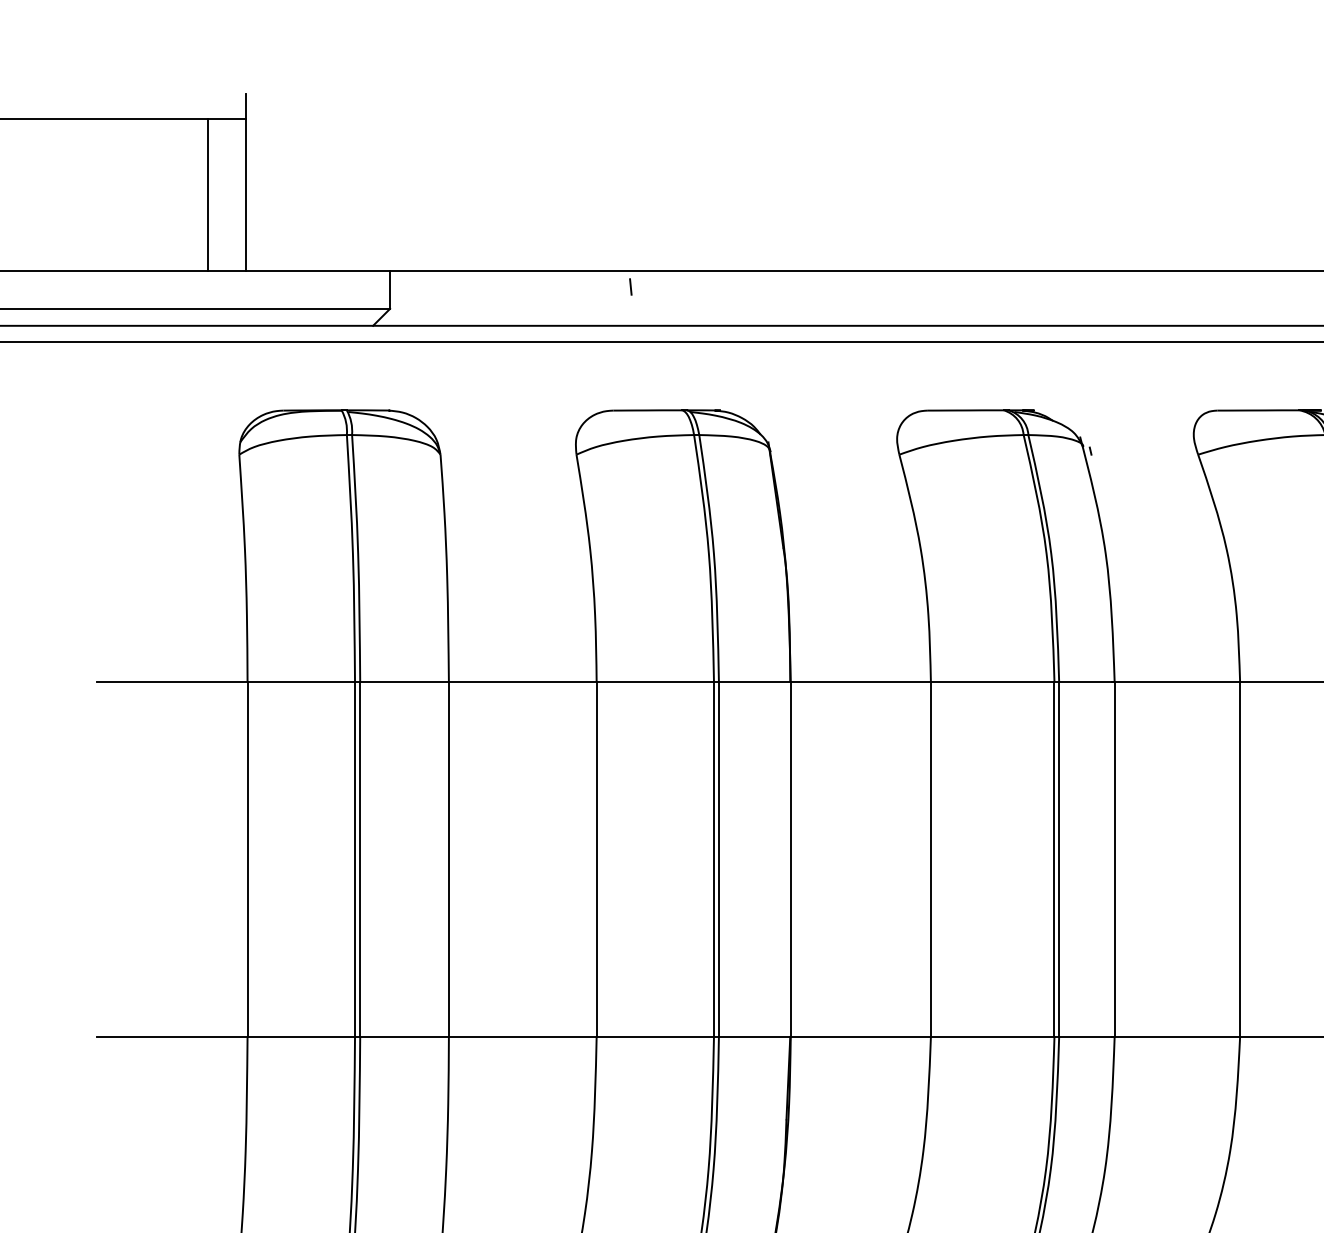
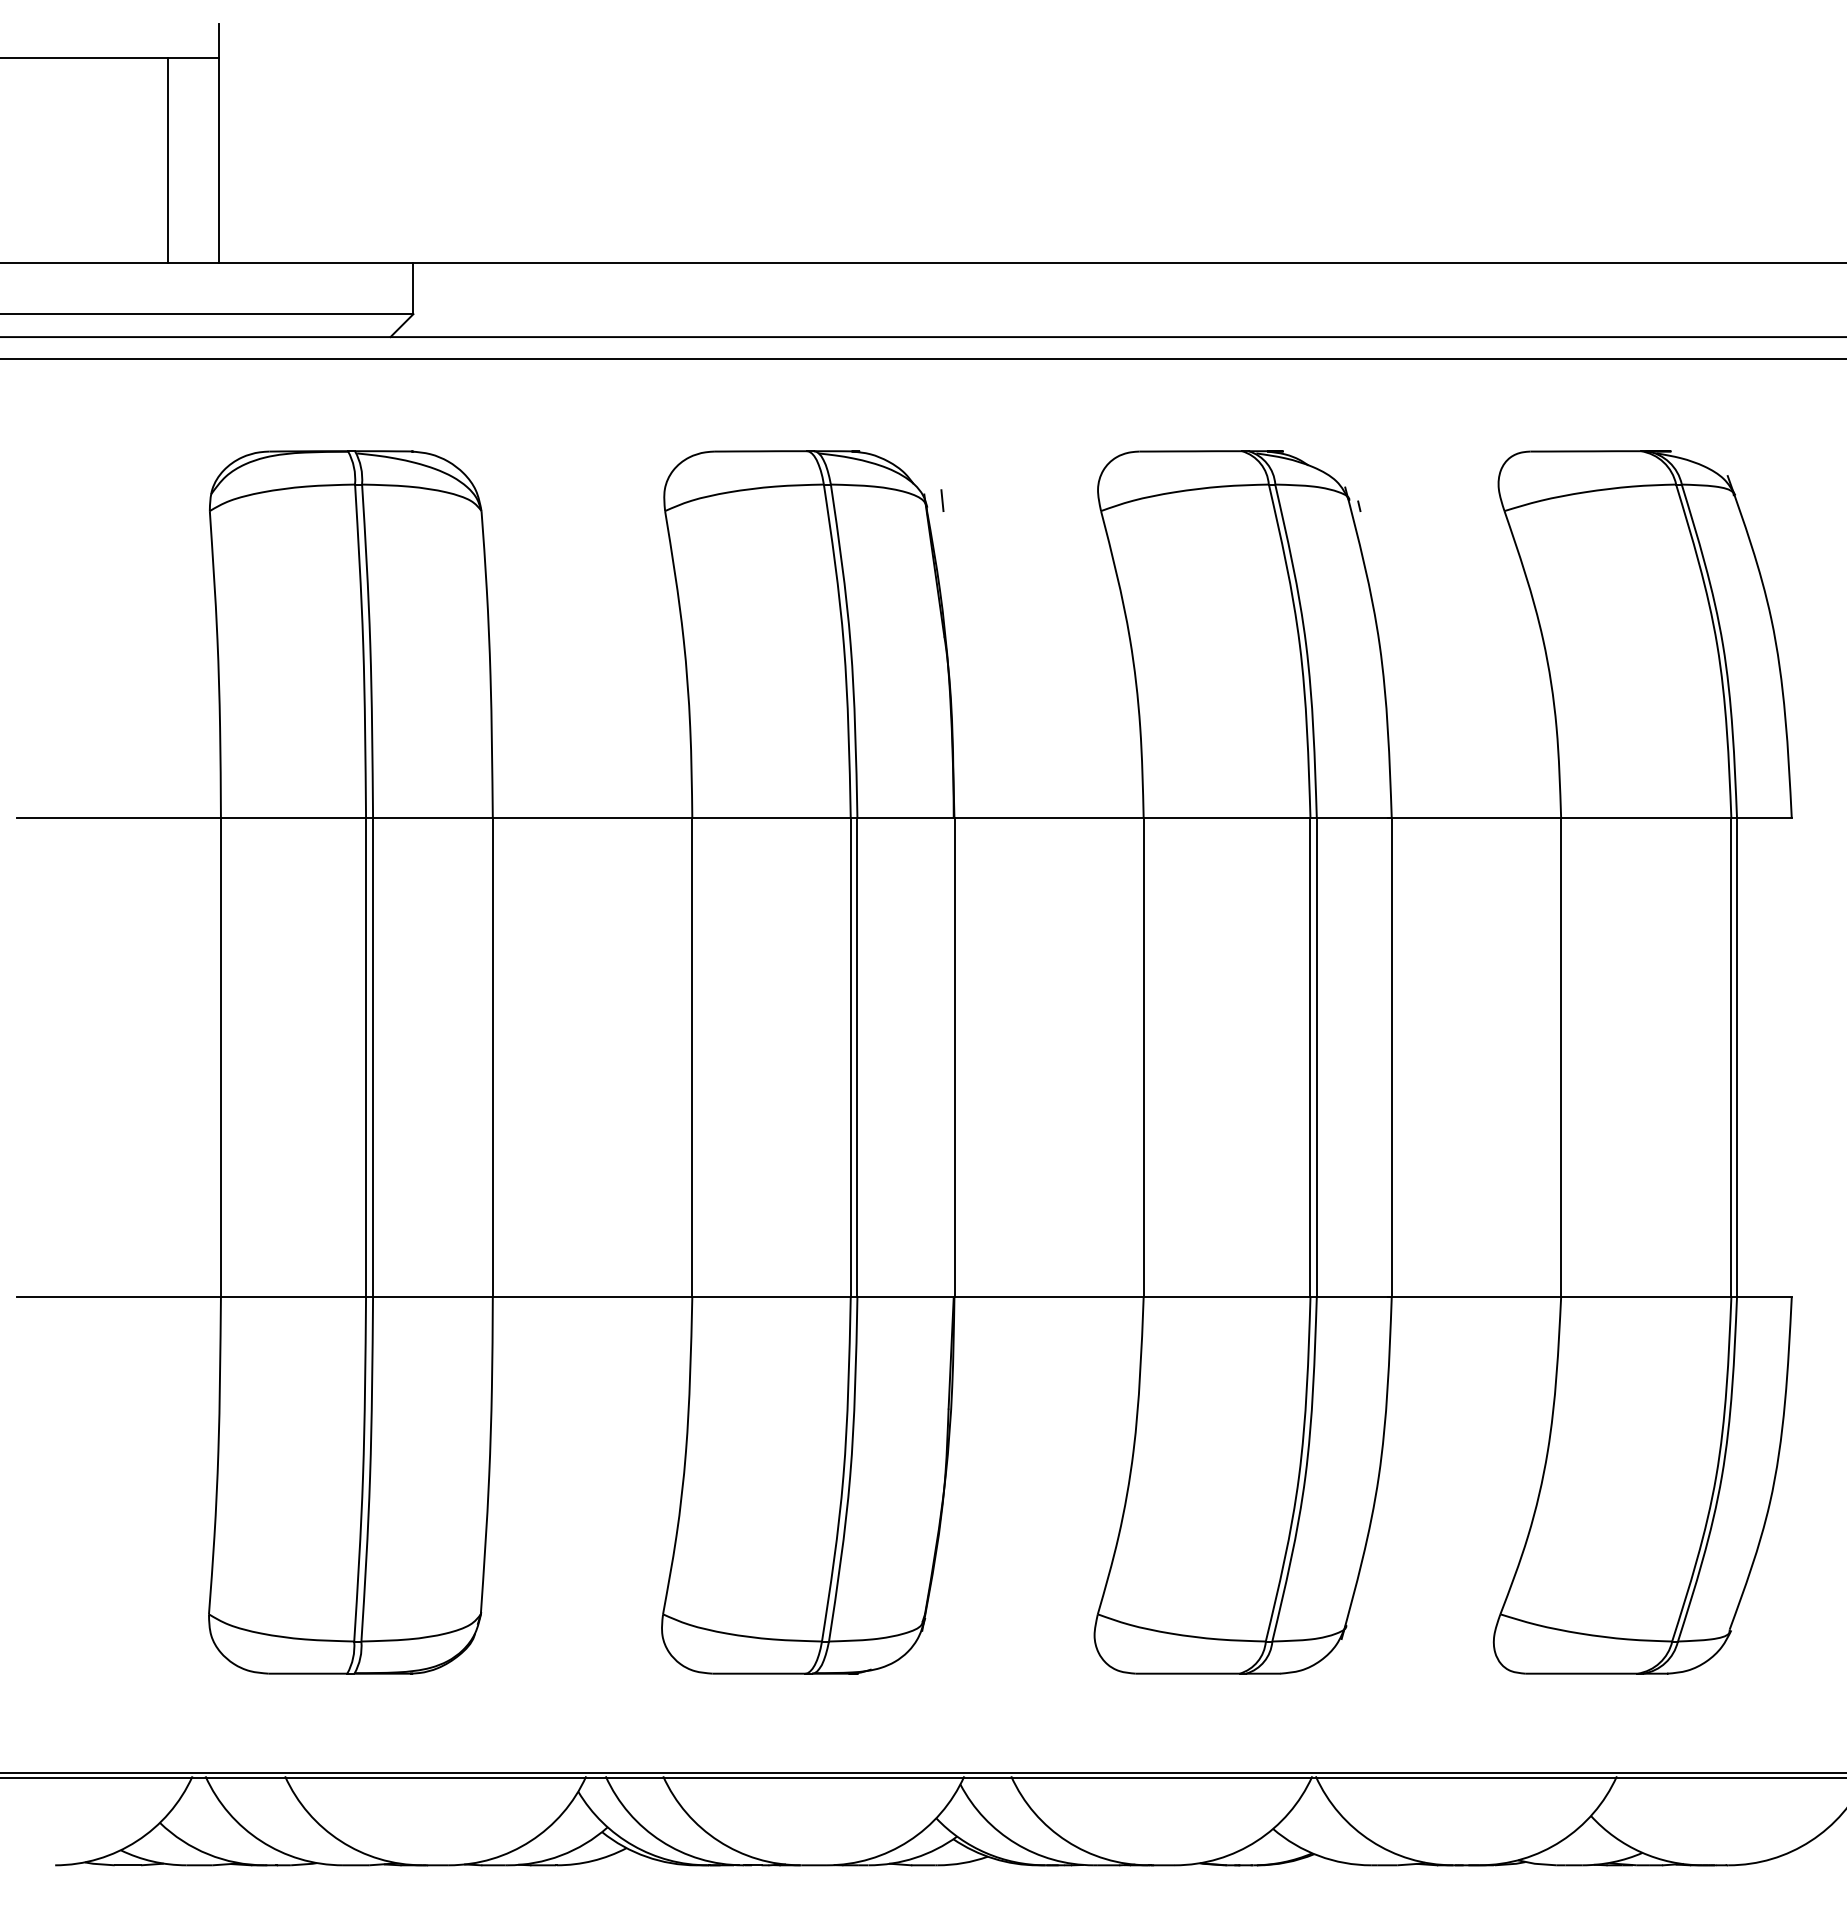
line: (630, 286) -> (942, 500), moved

